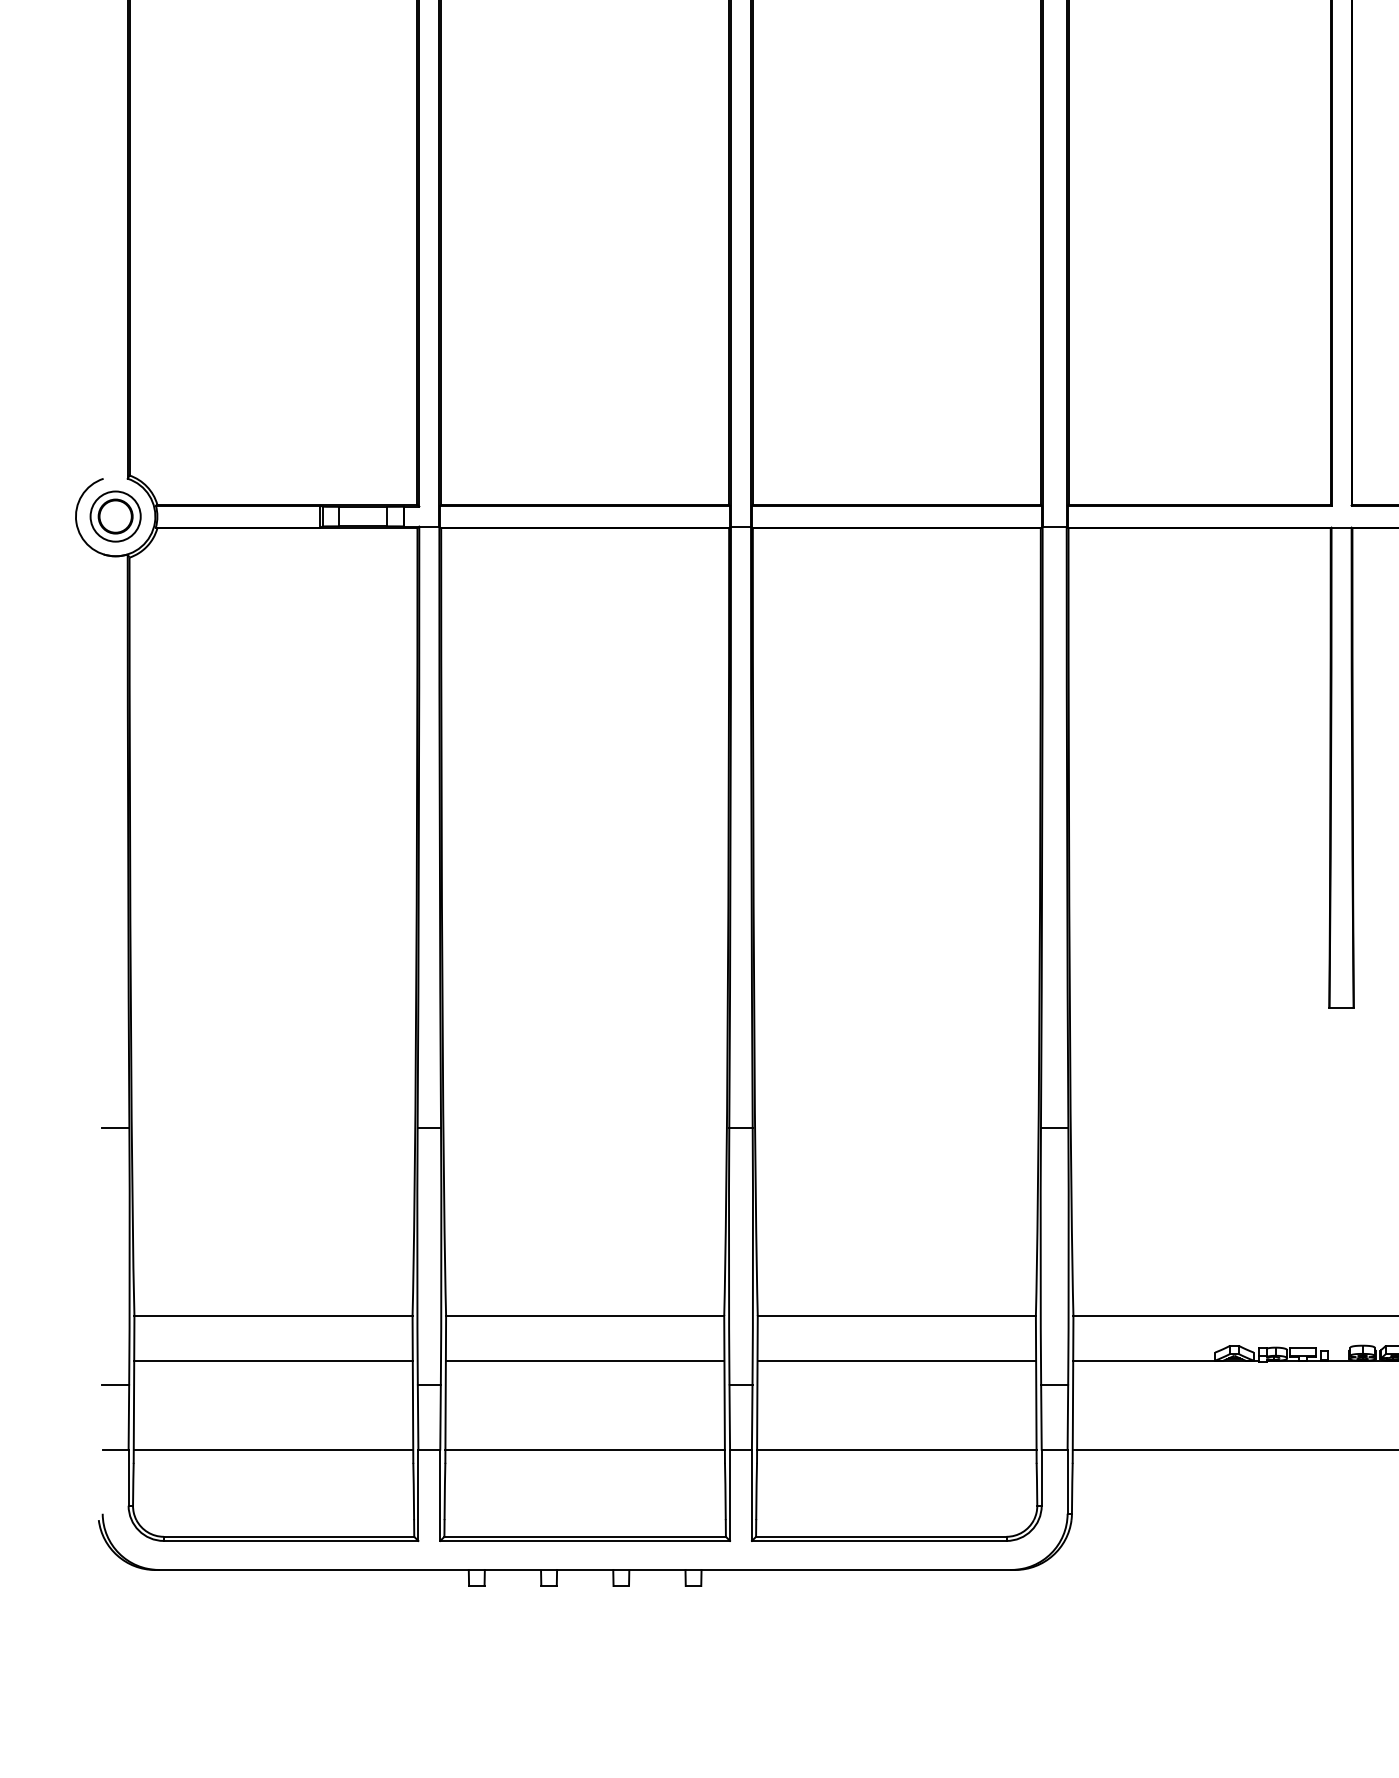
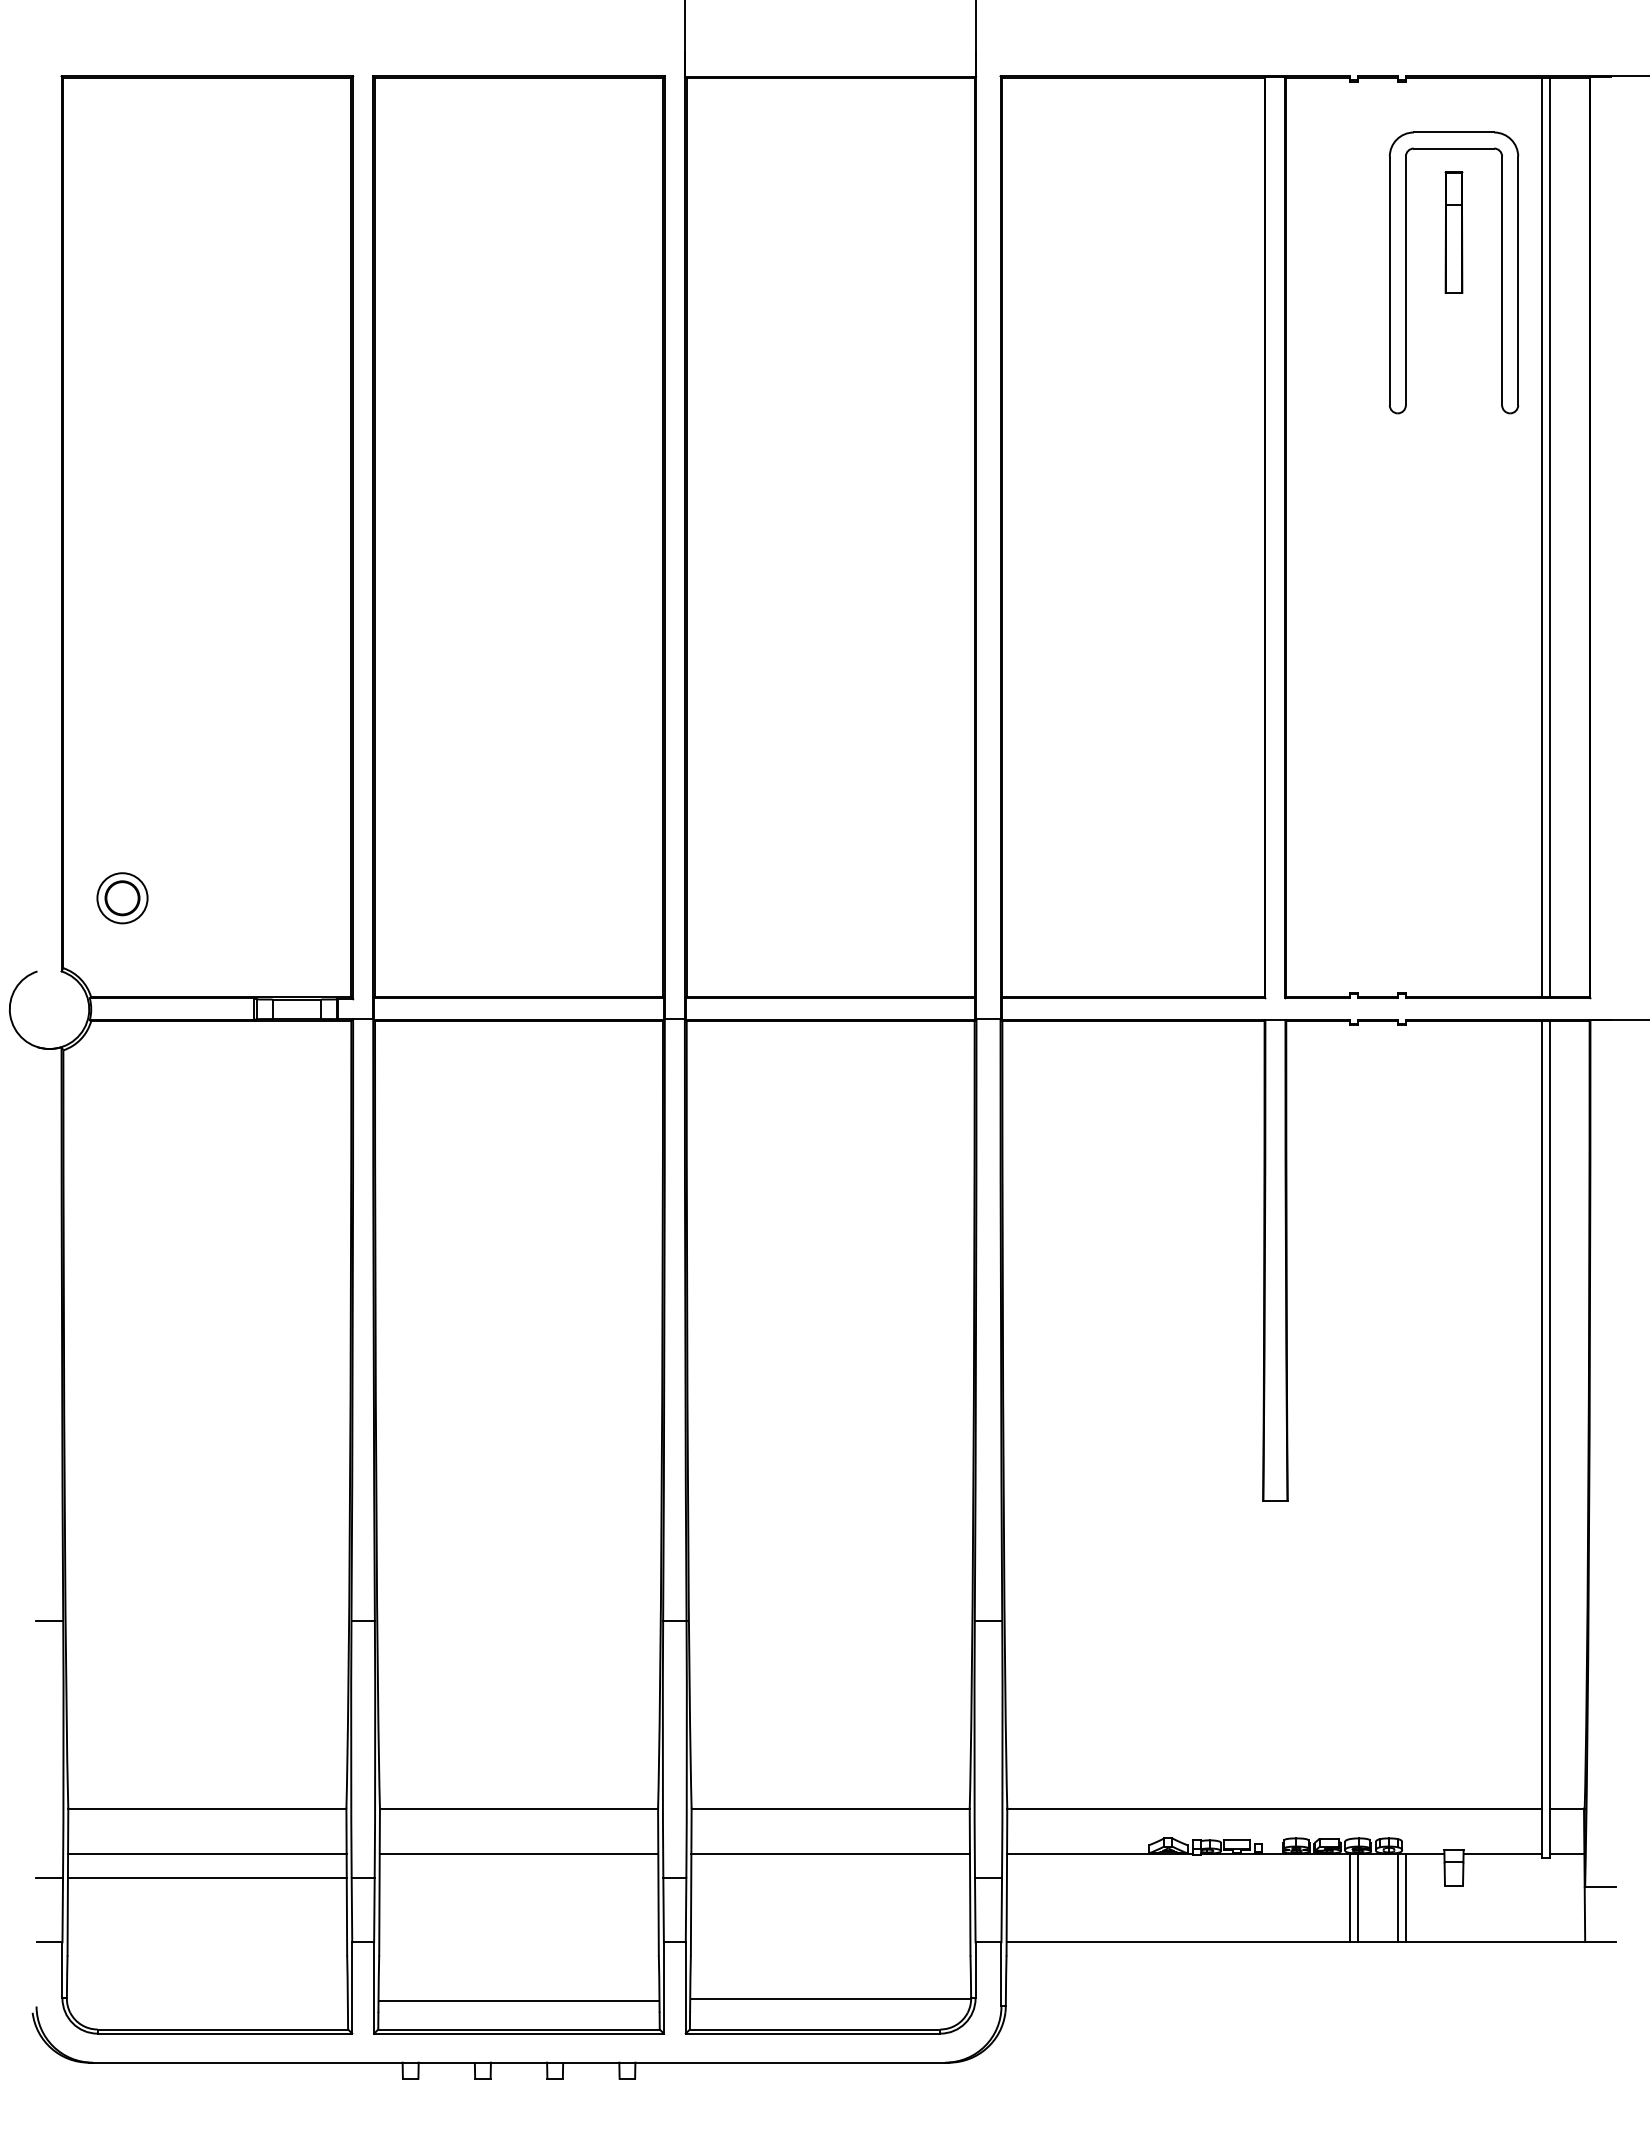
part: (115, 516) -> (122, 898), moved
line: (273, 1449) -> (207, 1878), moved
line: (584, 1449) -> (518, 2001), moved
line: (896, 1449) -> (830, 1999), moved

